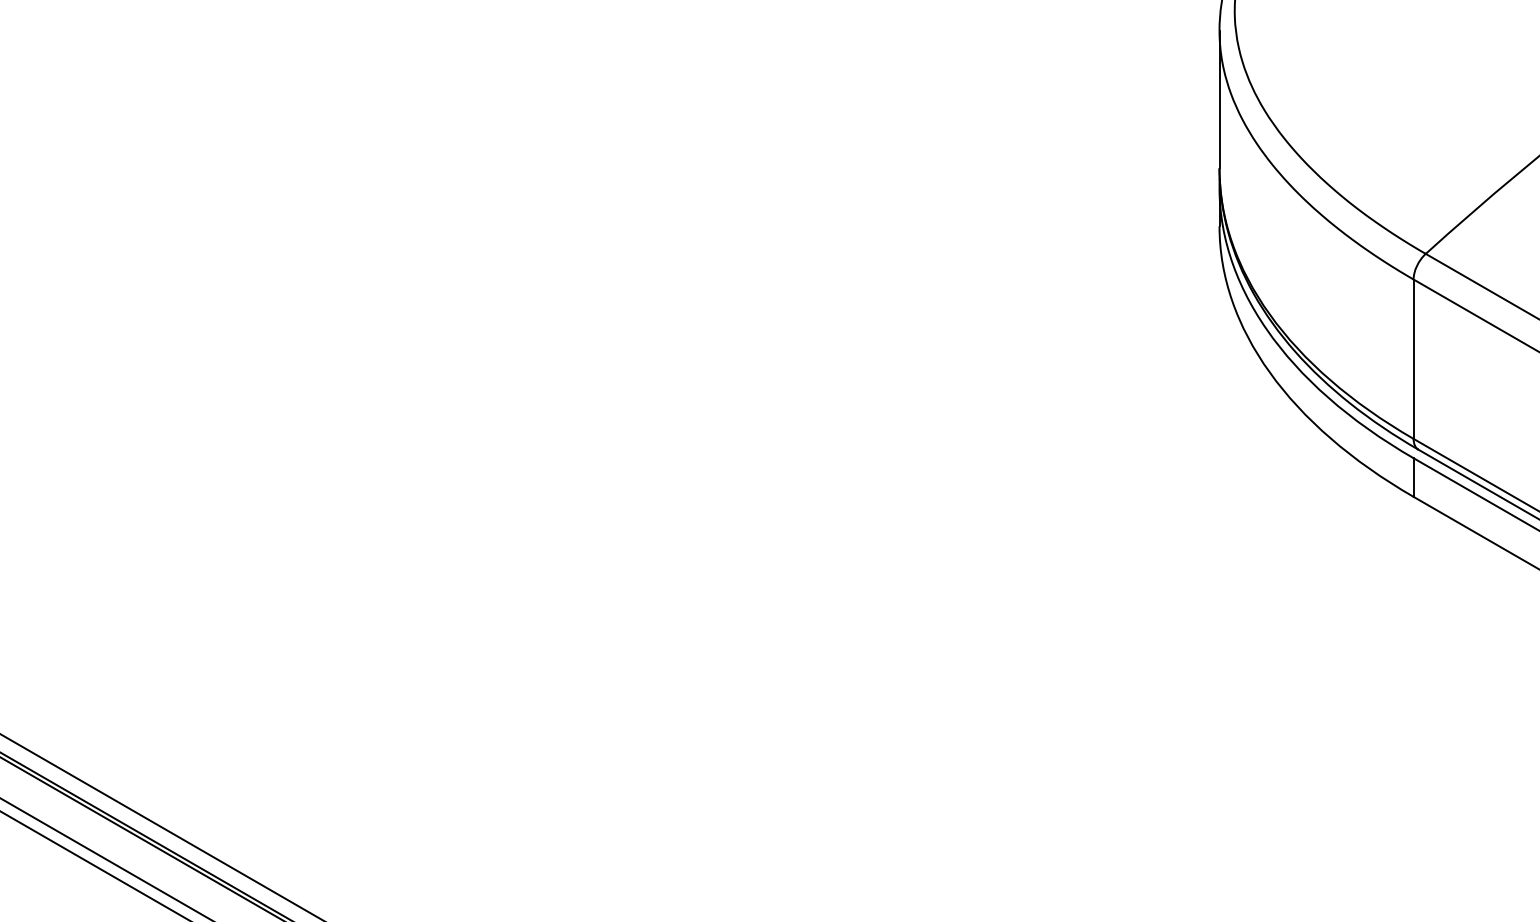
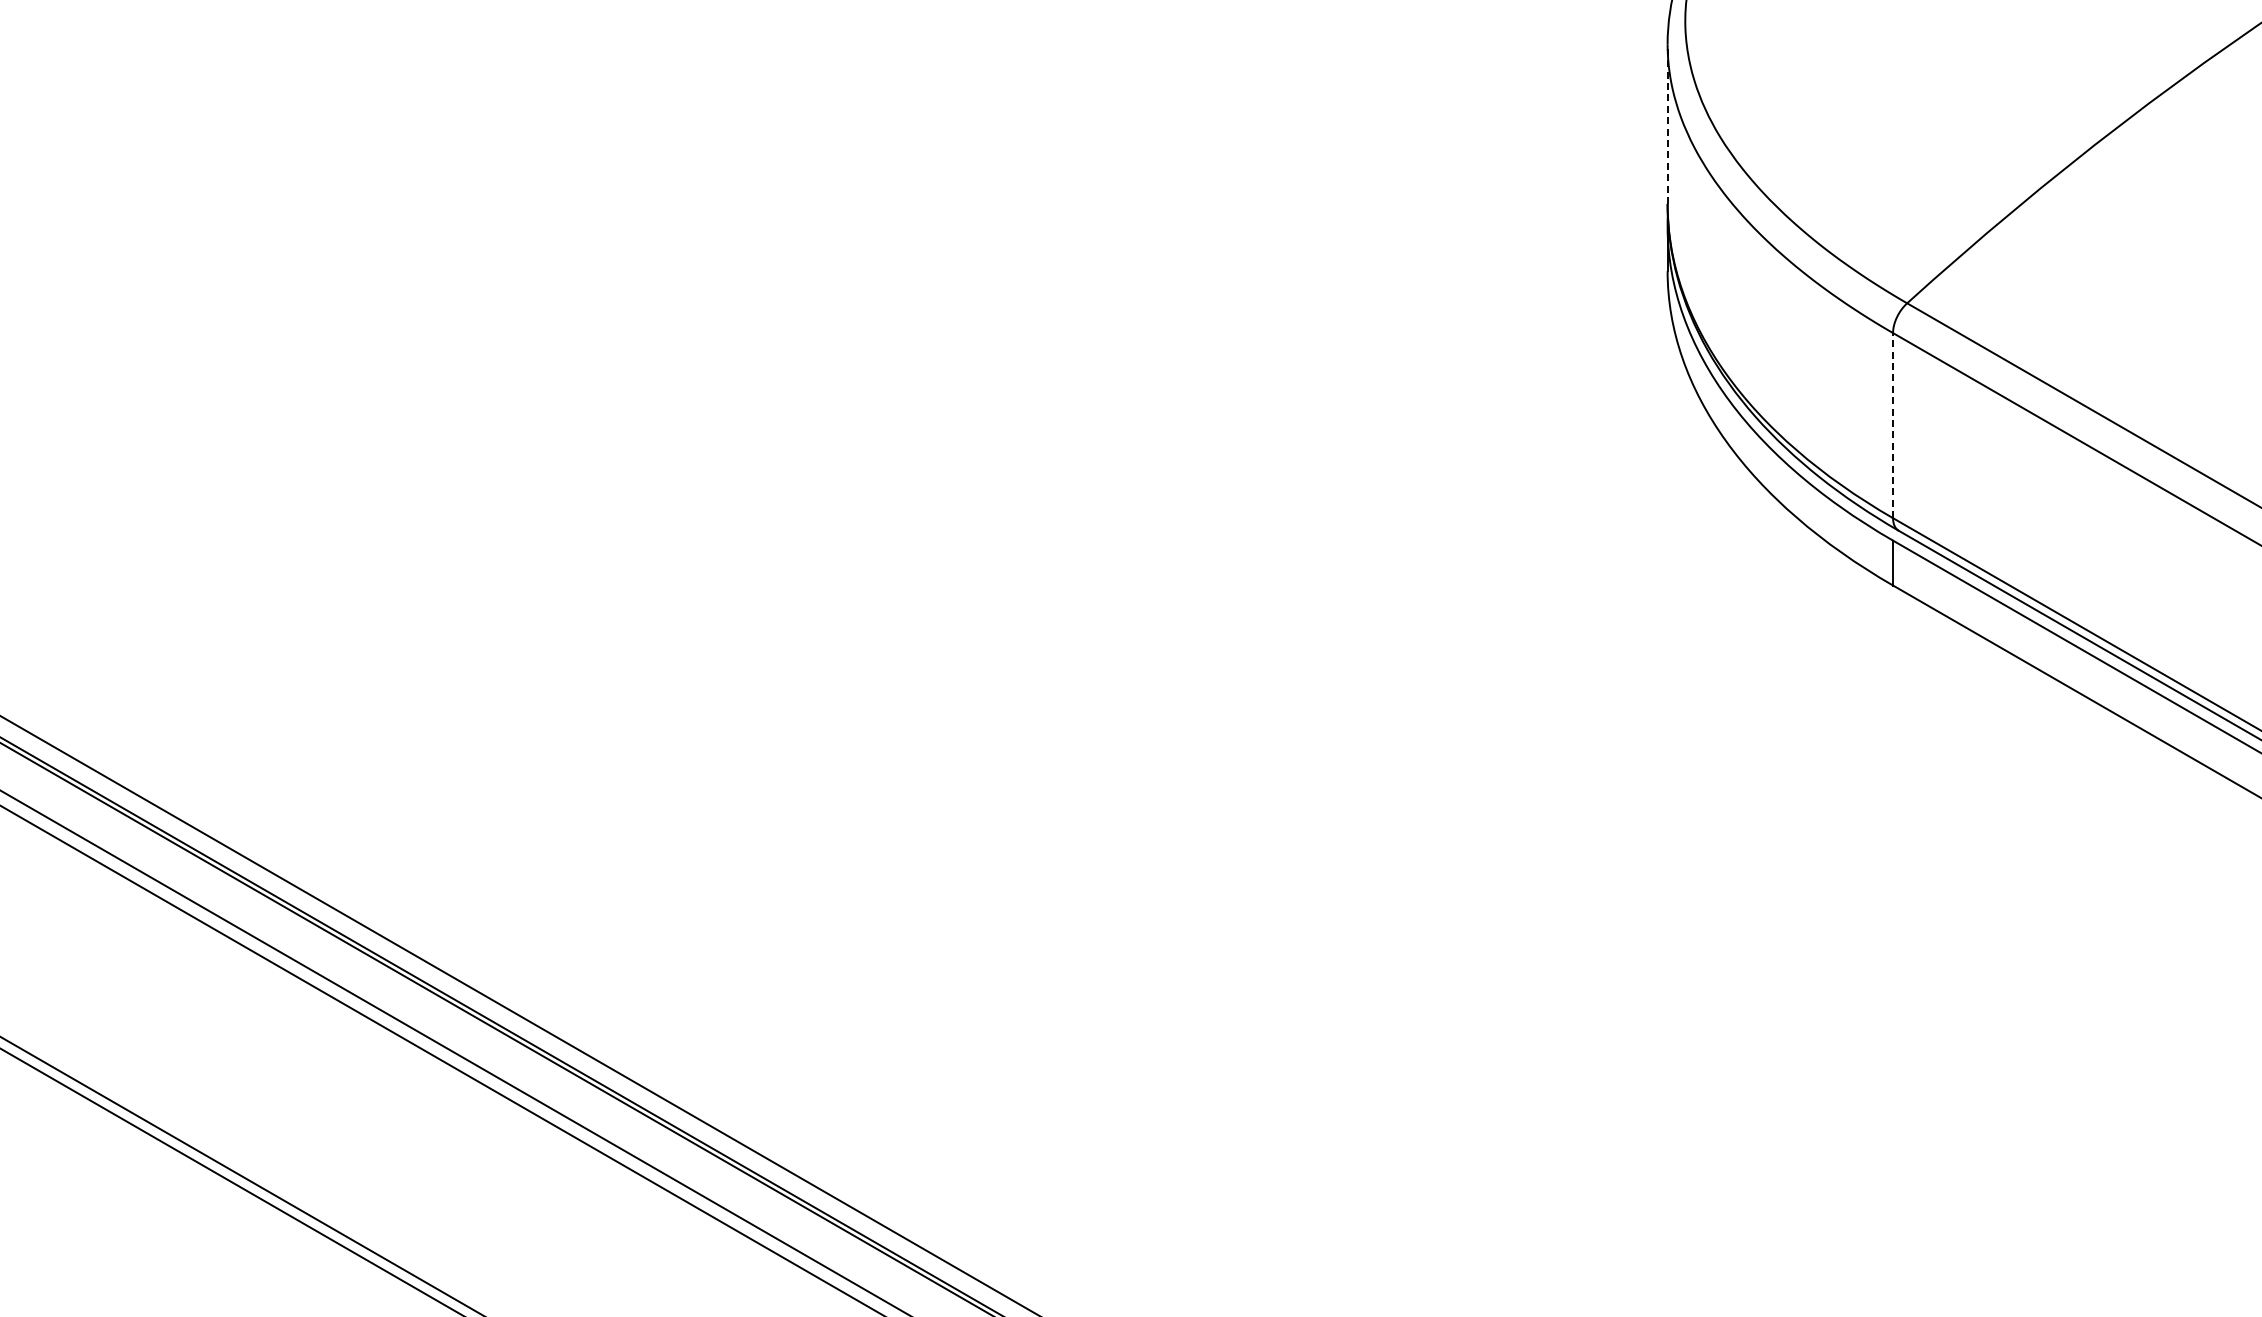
line: (1219, 99) -> (1667, 124), solid -> dashed
line: (1414, 359) -> (1893, 425), solid -> dashed

